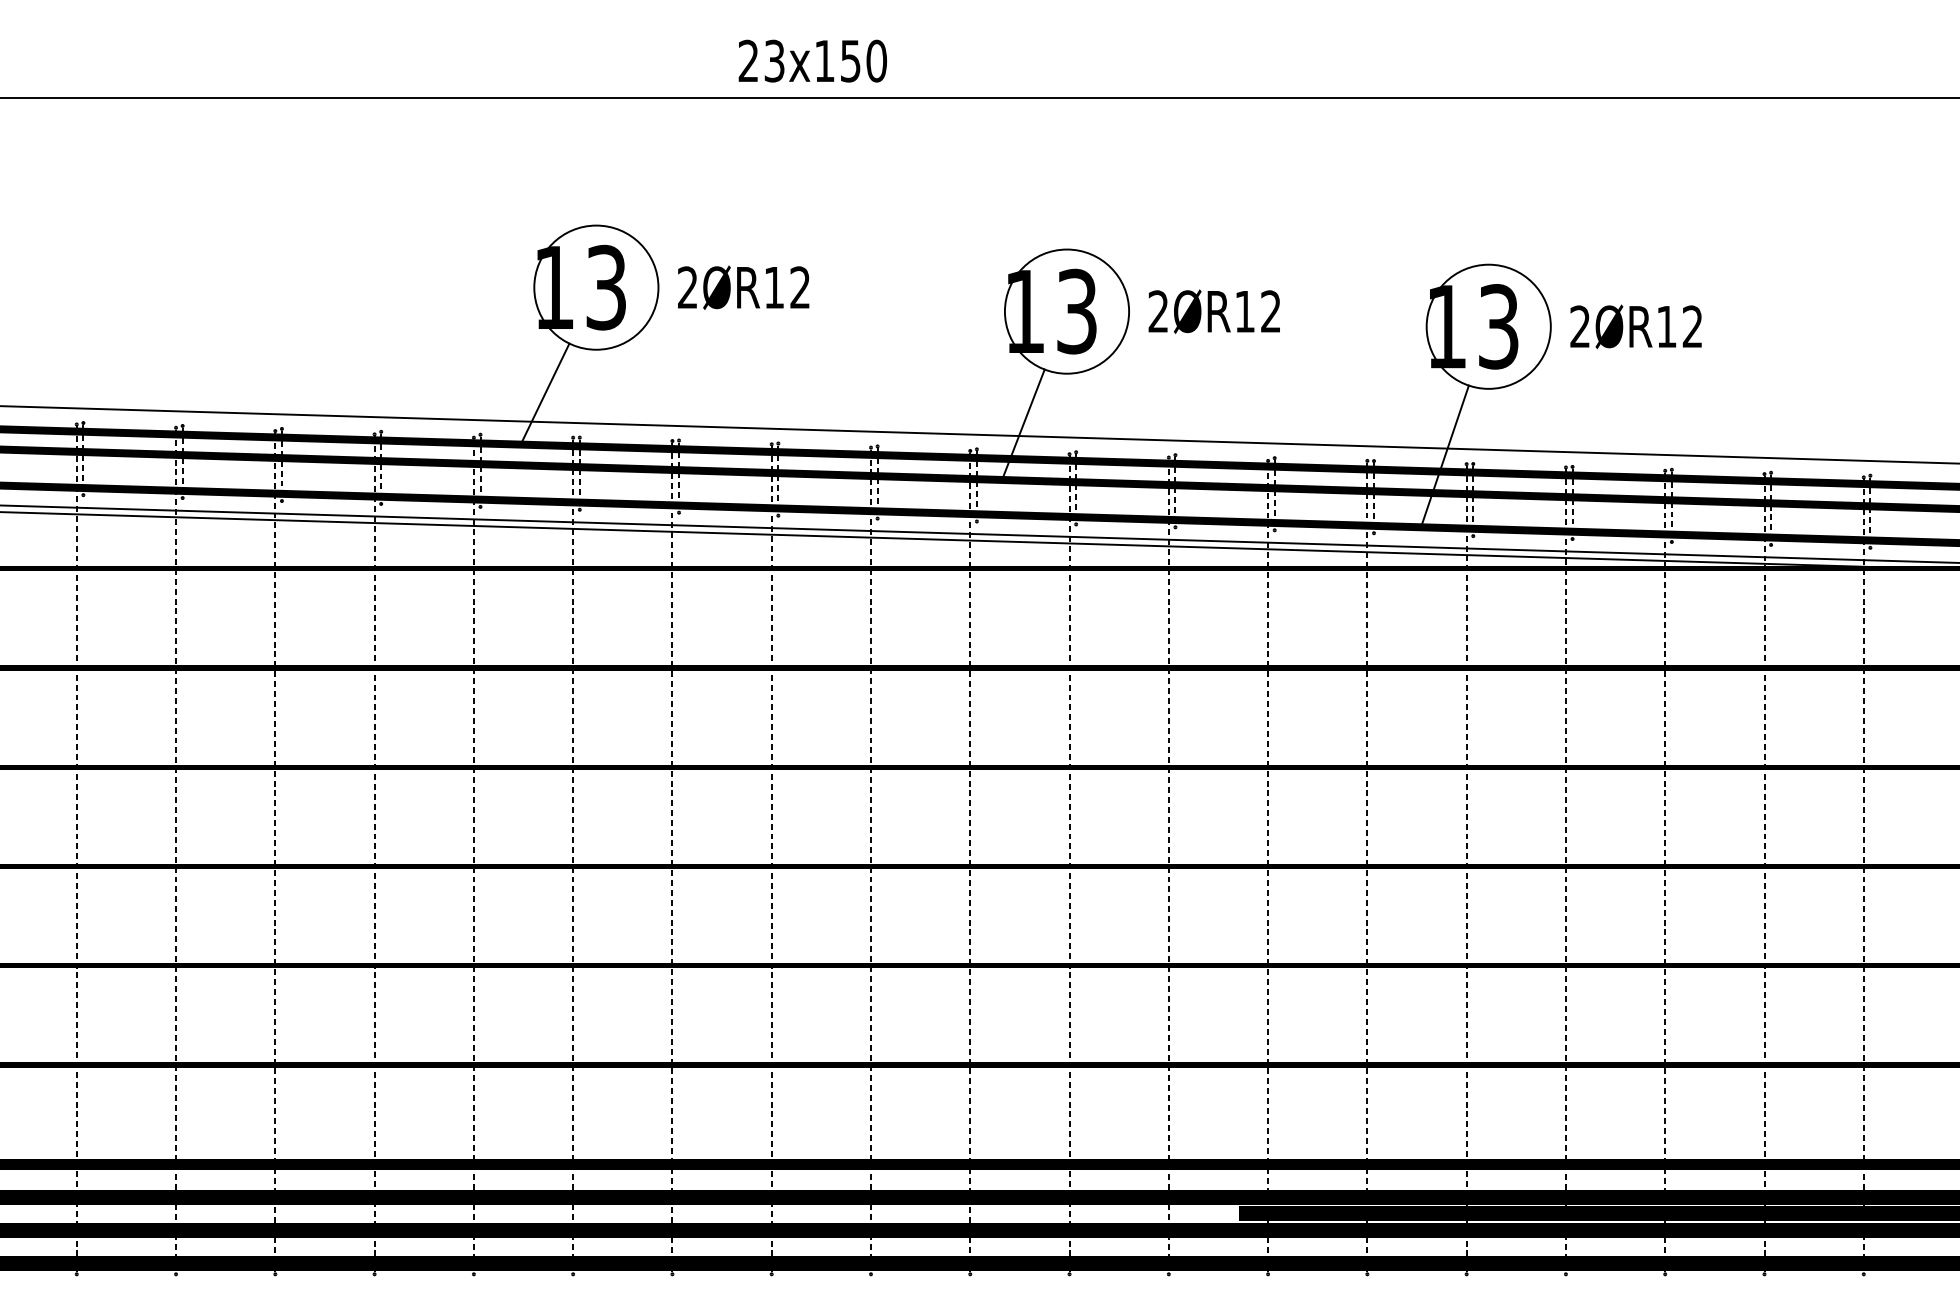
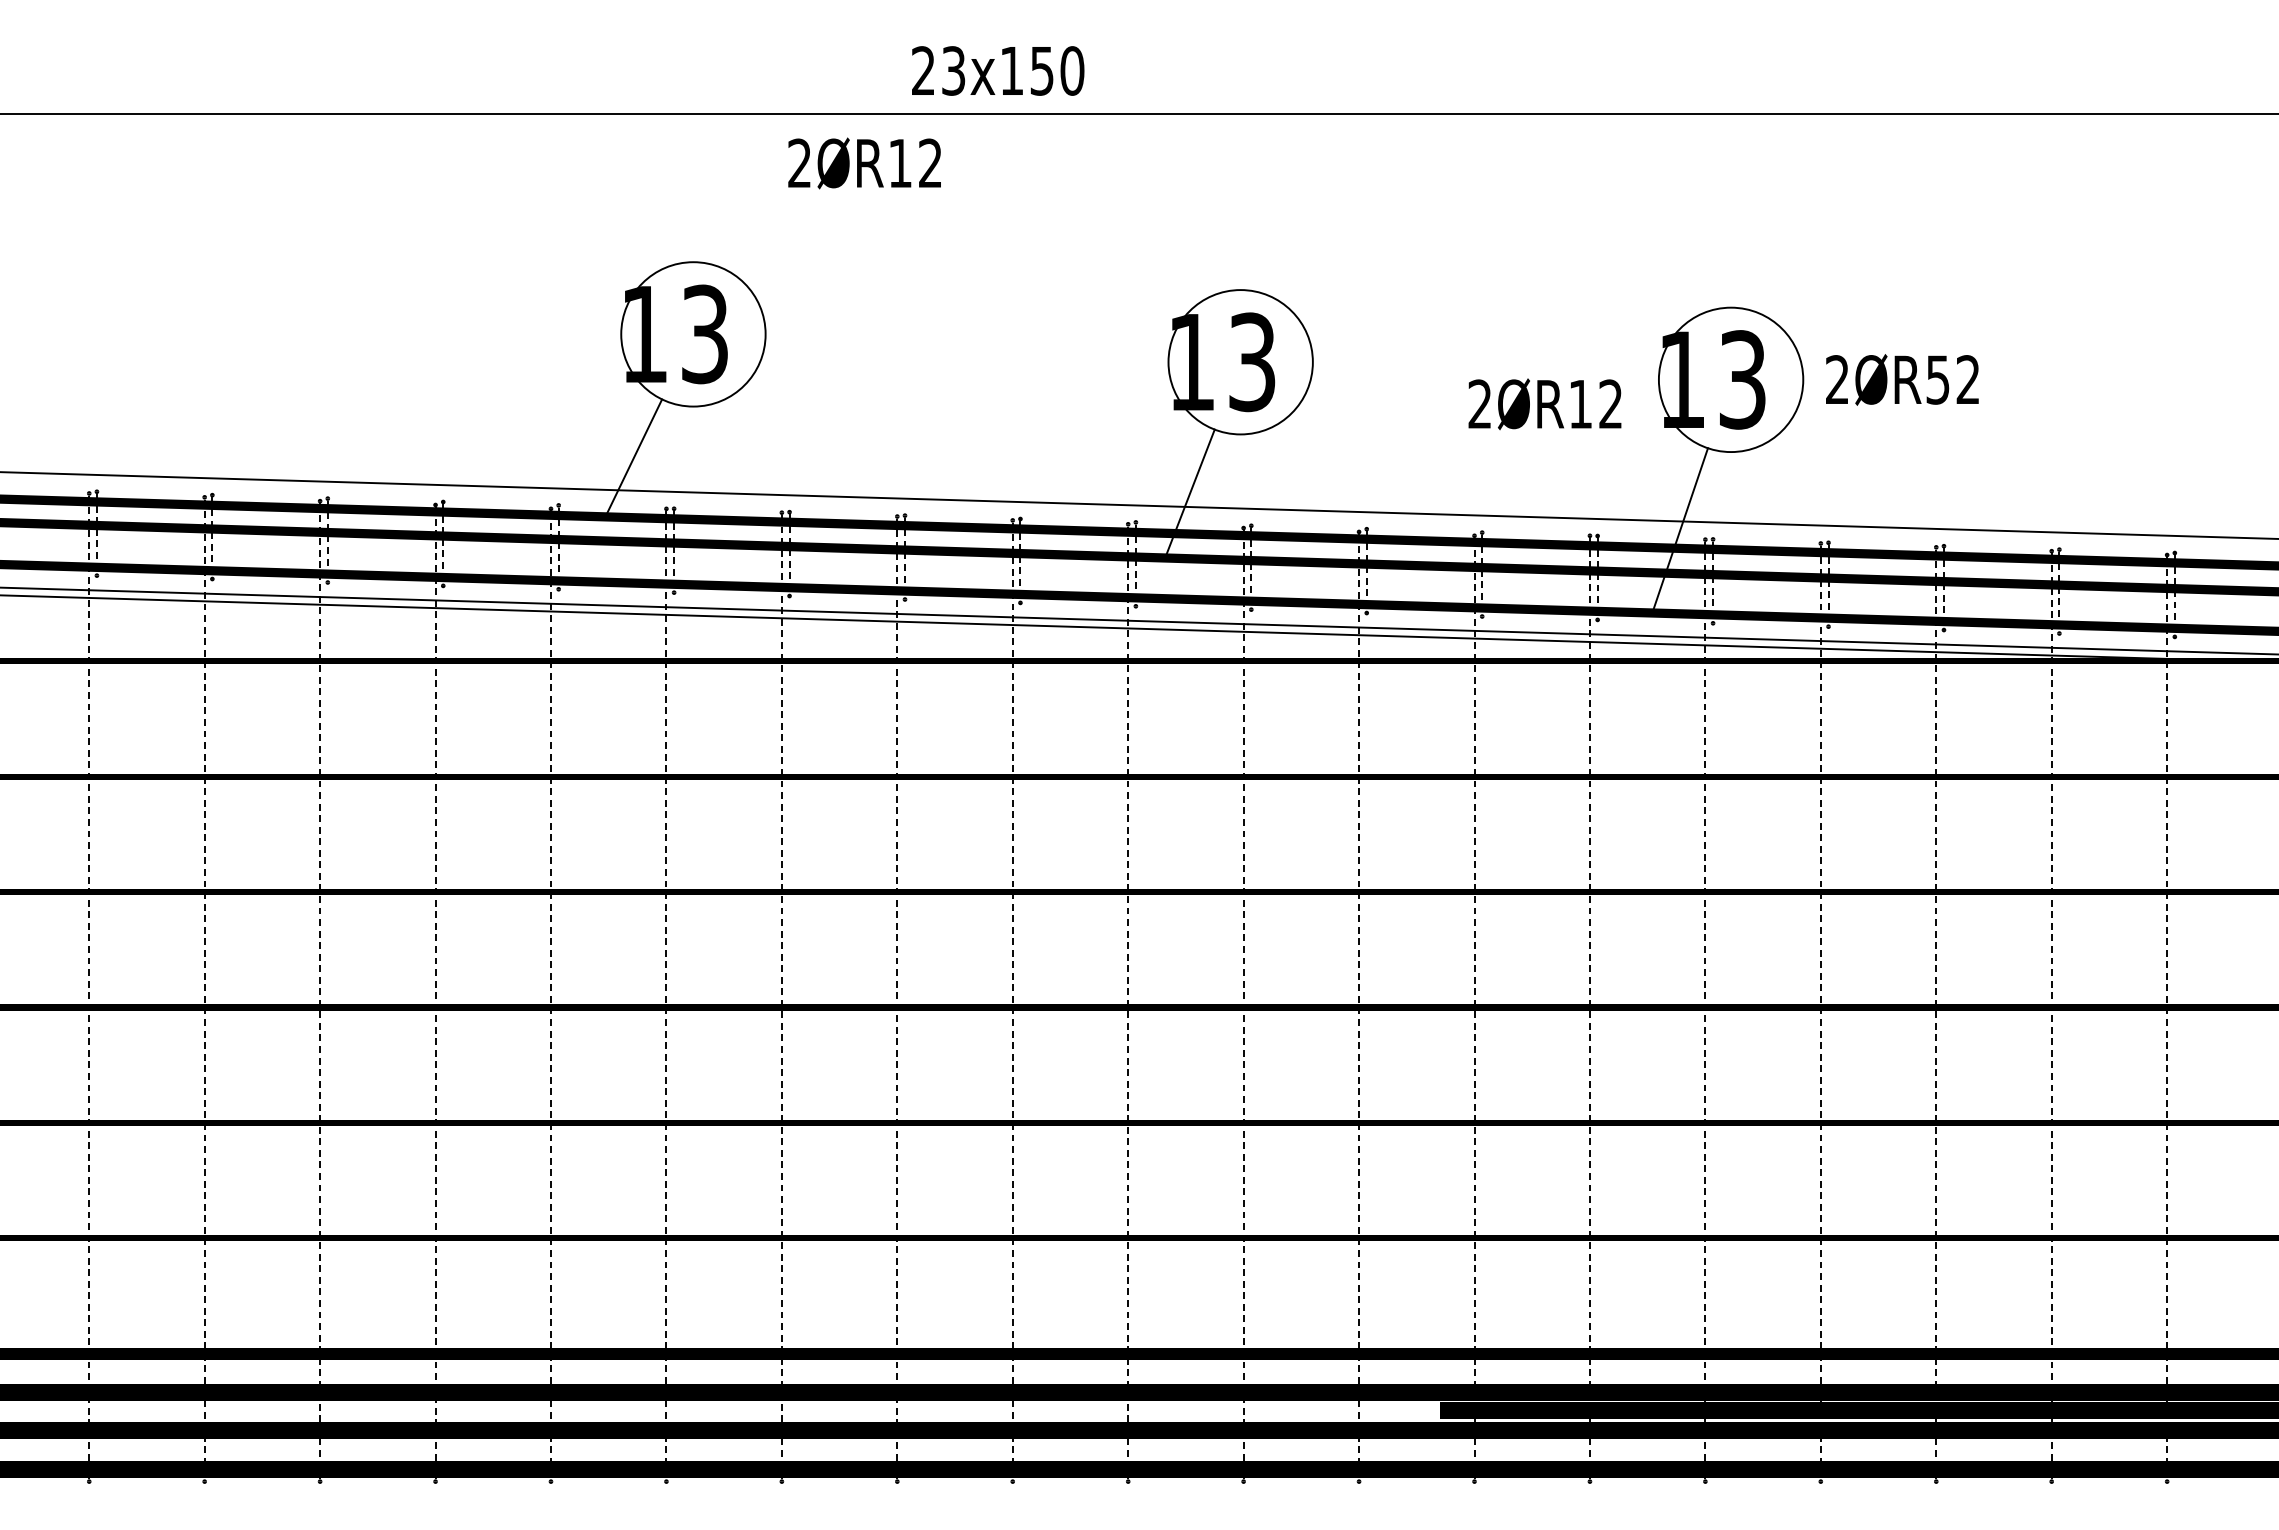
text: (813, 60) -> (998, 70), moved
text: (743, 287) -> (864, 163), moved
text: (1213, 311) -> (1544, 404), moved
text: (1666, 326) -> (1937, 379), 2ØR12 -> 2ØR52

